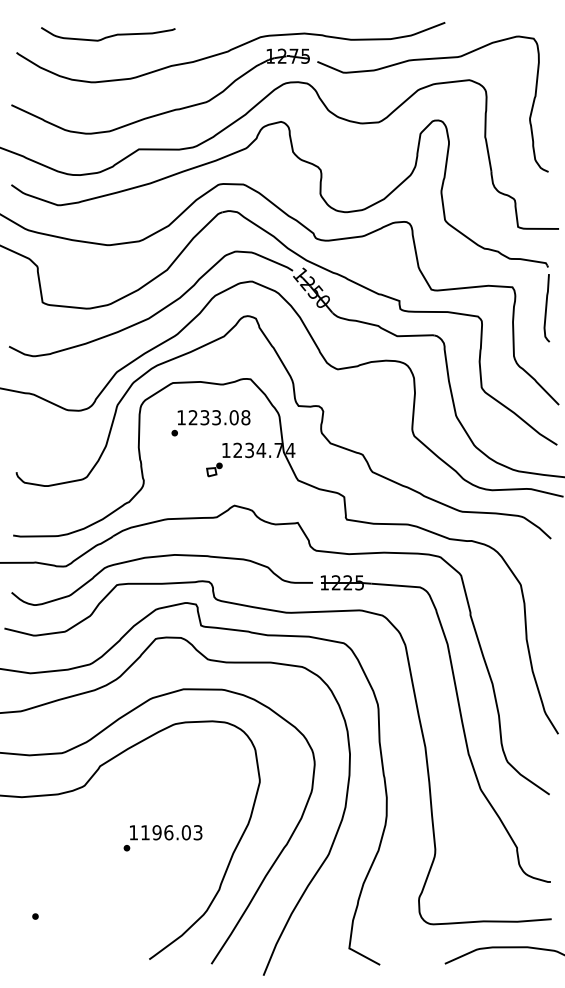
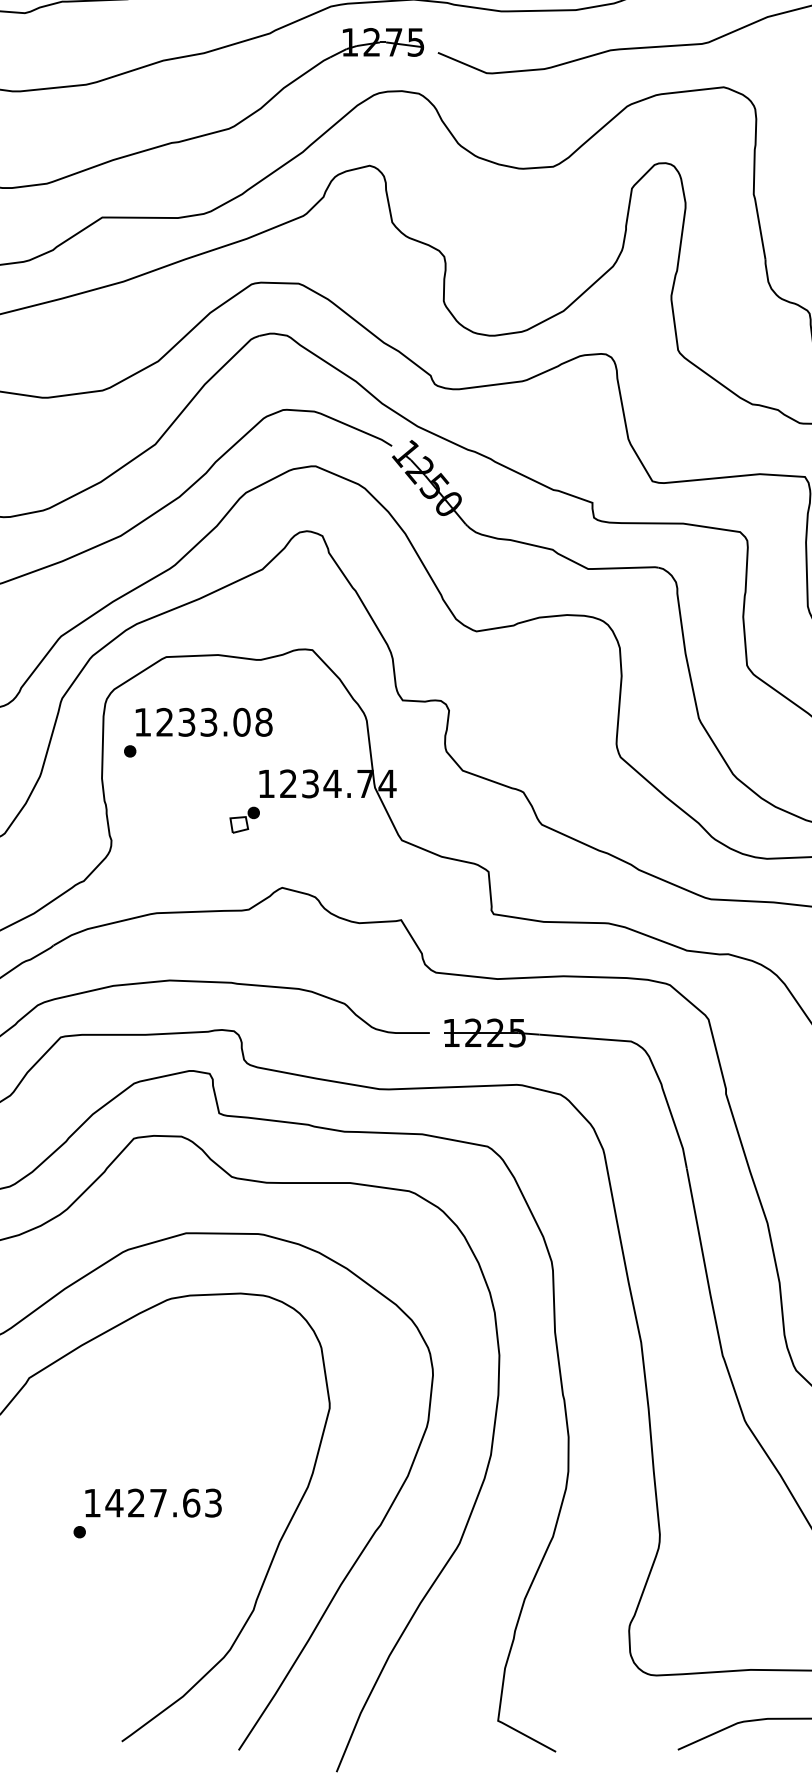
text: (210, 423) -> (197, 733), moved
text: (165, 832) -> (152, 1502), 1196.03 -> 1427.63

